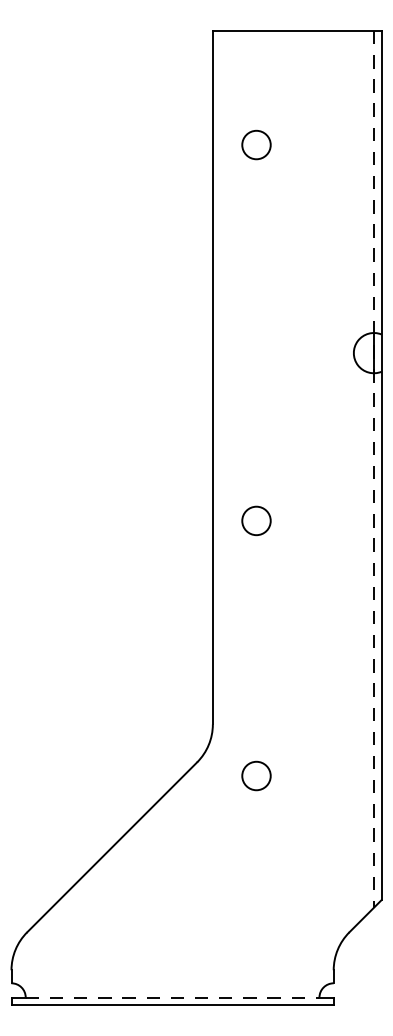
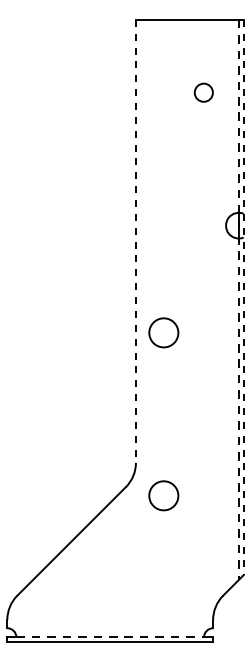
circle: (255, 144) -> (203, 92), moved
line: (212, 377) -> (135, 241), solid -> dashed
line: (381, 465) -> (243, 297), solid -> dashed
circle: (255, 520) -> (163, 332), size x1.6
circle: (255, 775) -> (163, 495), size x1.6

